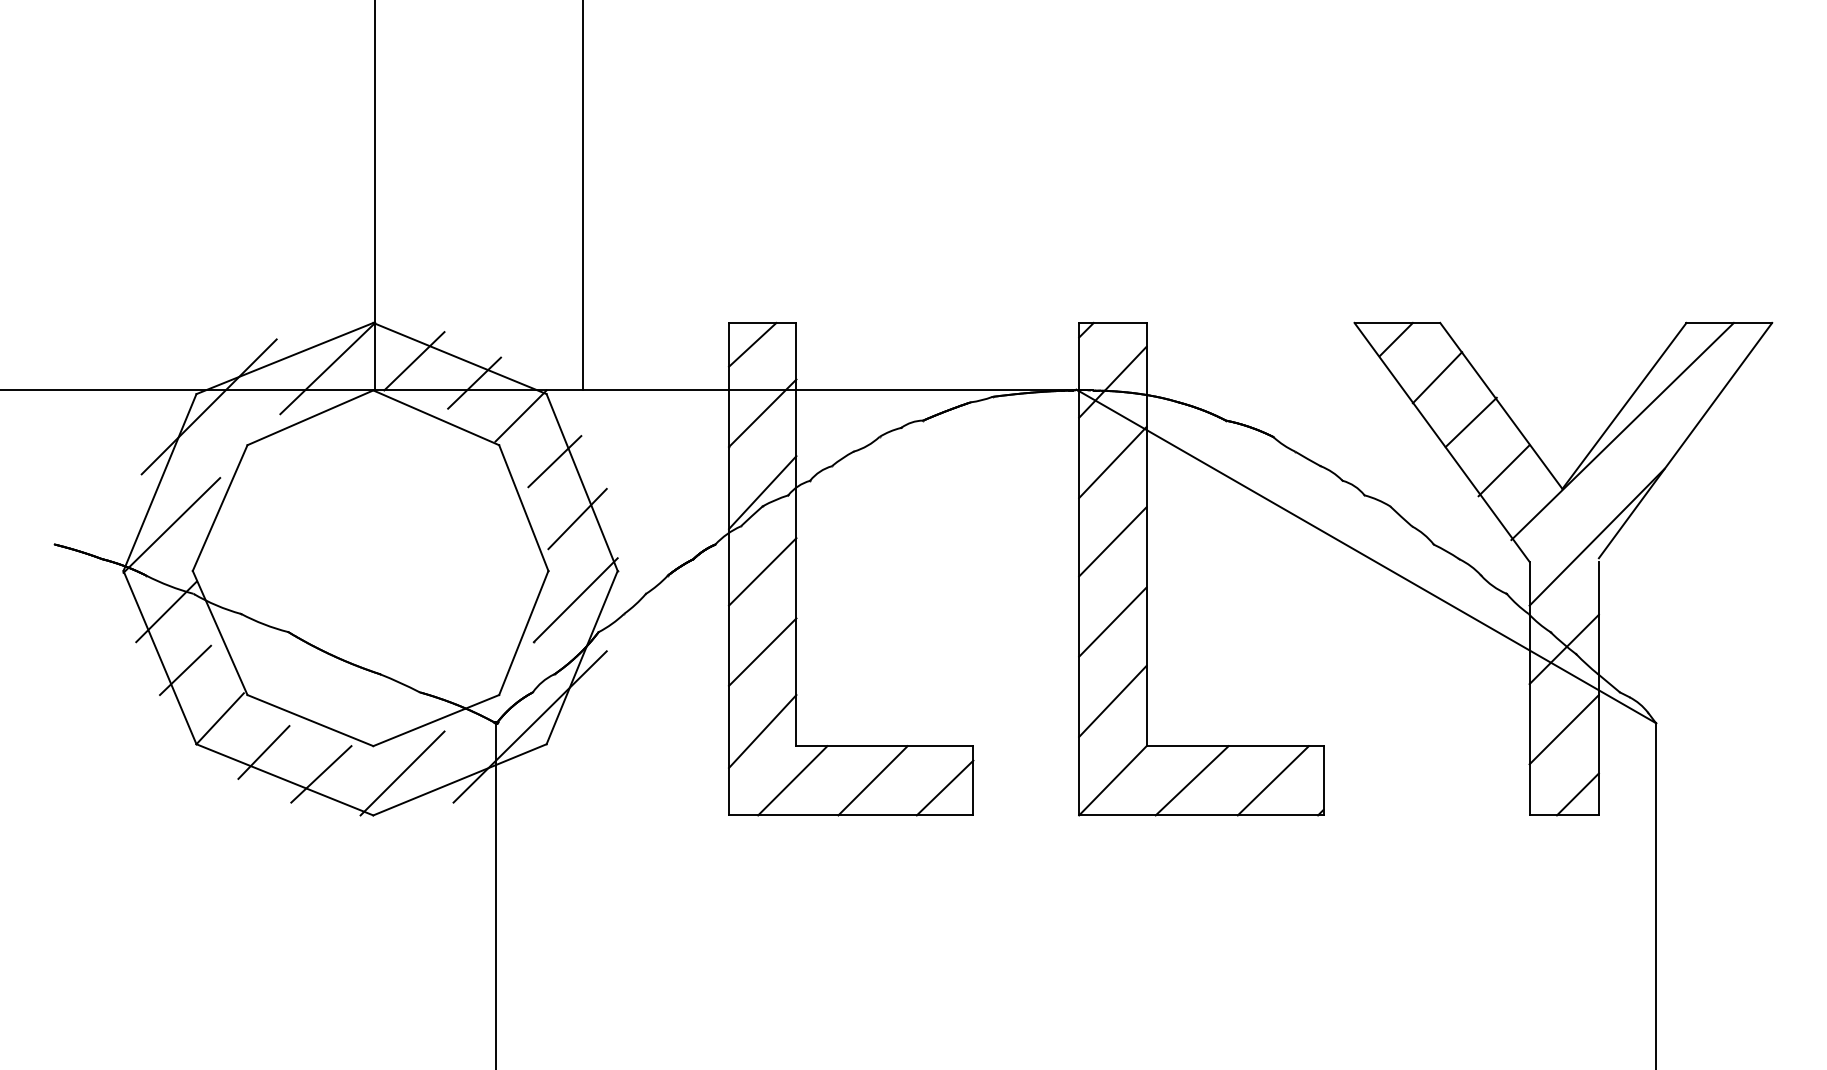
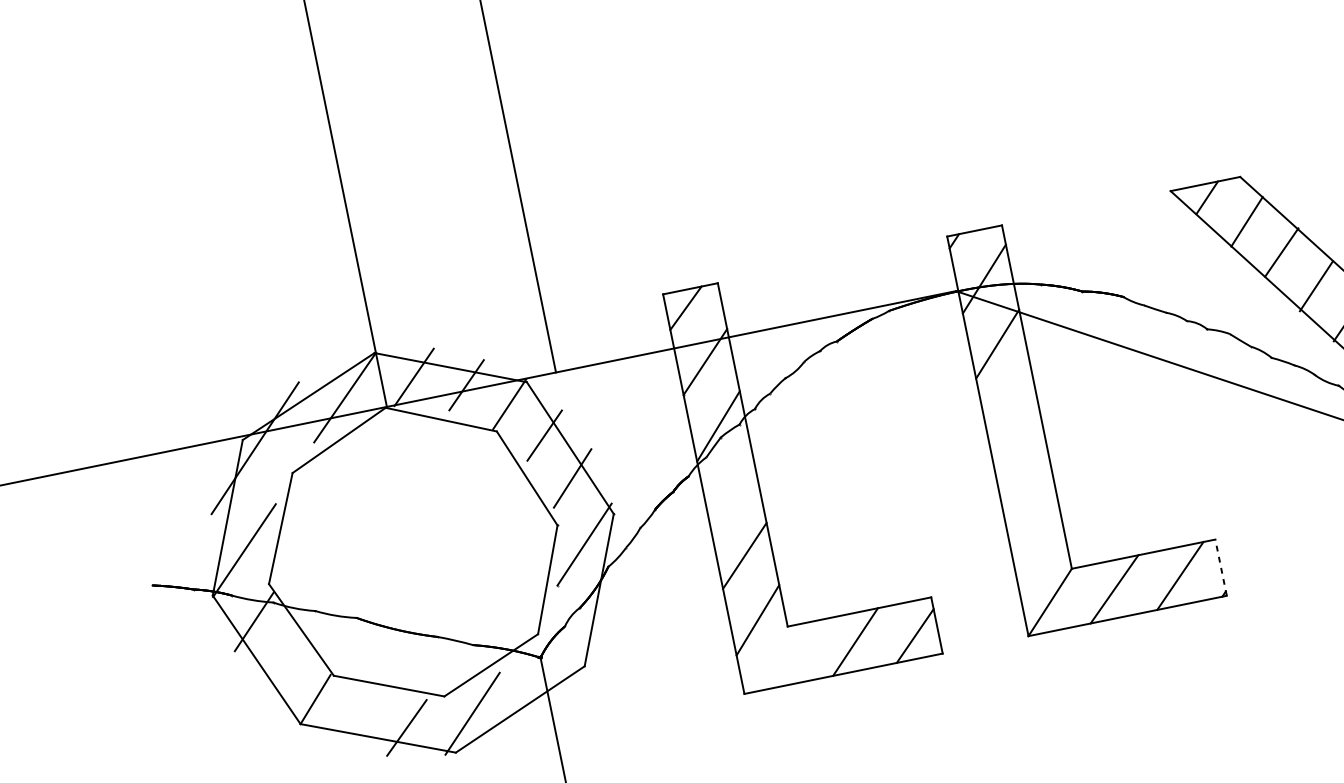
line: (1112, 541) -> (1010, 408), removed
line: (762, 571) -> (731, 490), removed
line: (1112, 621) -> (1023, 473), removed
line: (185, 670) -> (279, 666), removed
line: (1112, 700) -> (1036, 537), removed
line: (529, 726) -> (567, 654), removed
line: (263, 752) -> (356, 719), removed
line: (792, 780) -> (790, 655), removed
line: (1323, 780) -> (1221, 567), solid -> dashed

